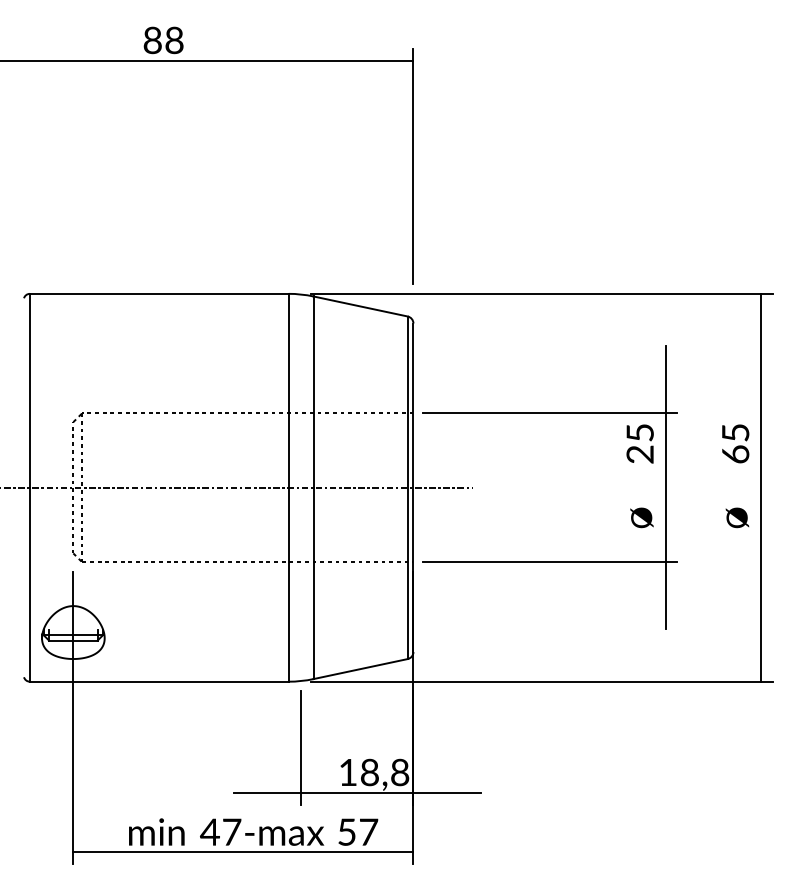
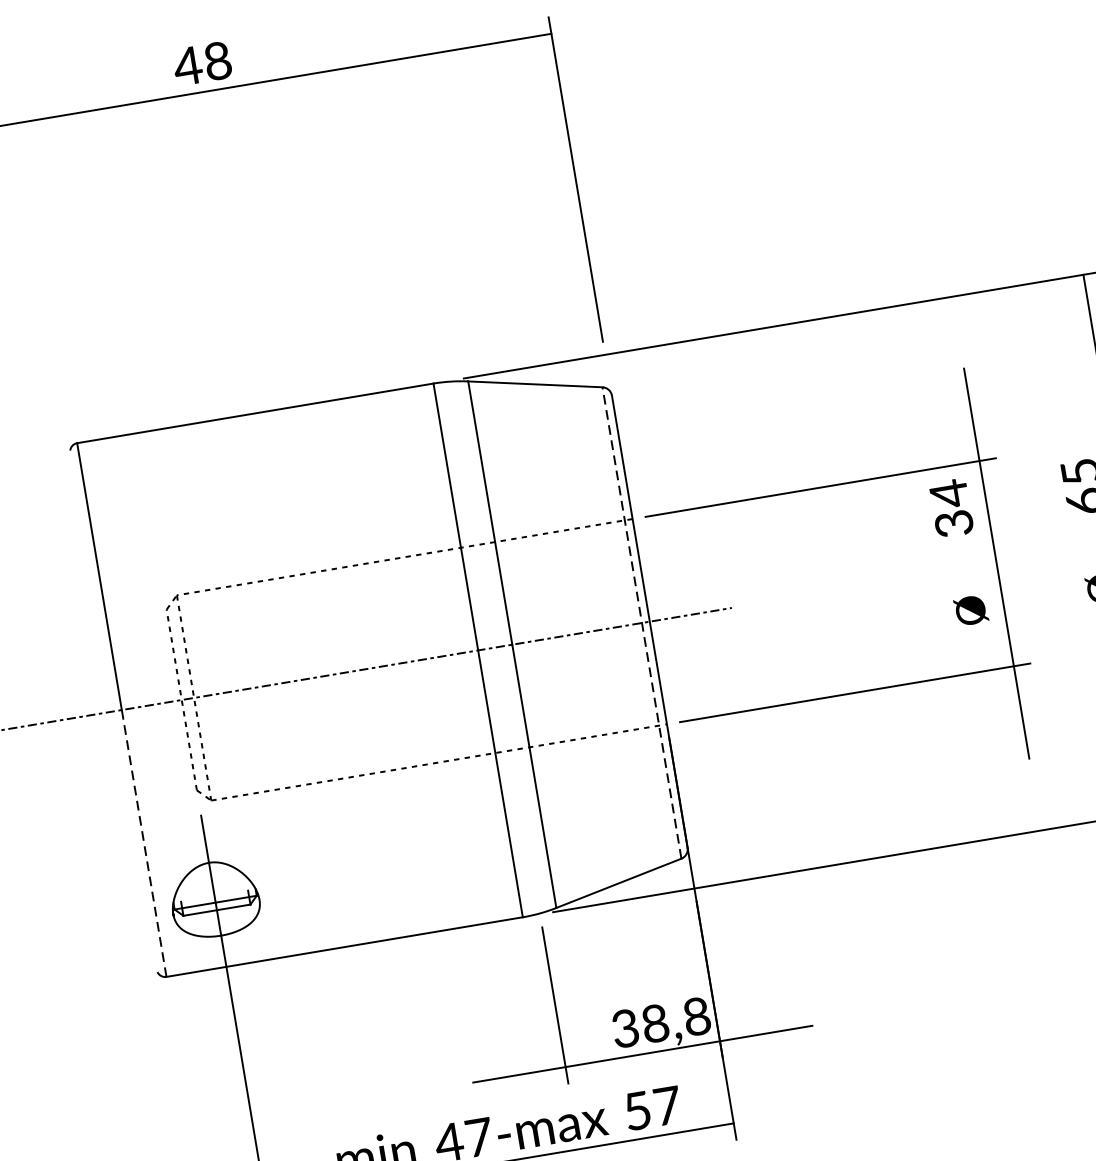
text: (152, 40) -> (187, 66), 88 -> 48
text: (639, 443) -> (950, 508), 25 -> 34
line: (407, 487) -> (641, 622), solid -> dashed
line: (29, 584) -> (143, 843), solid -> dashed
text: (347, 772) -> (624, 1028), 18,8 -> 38,8

